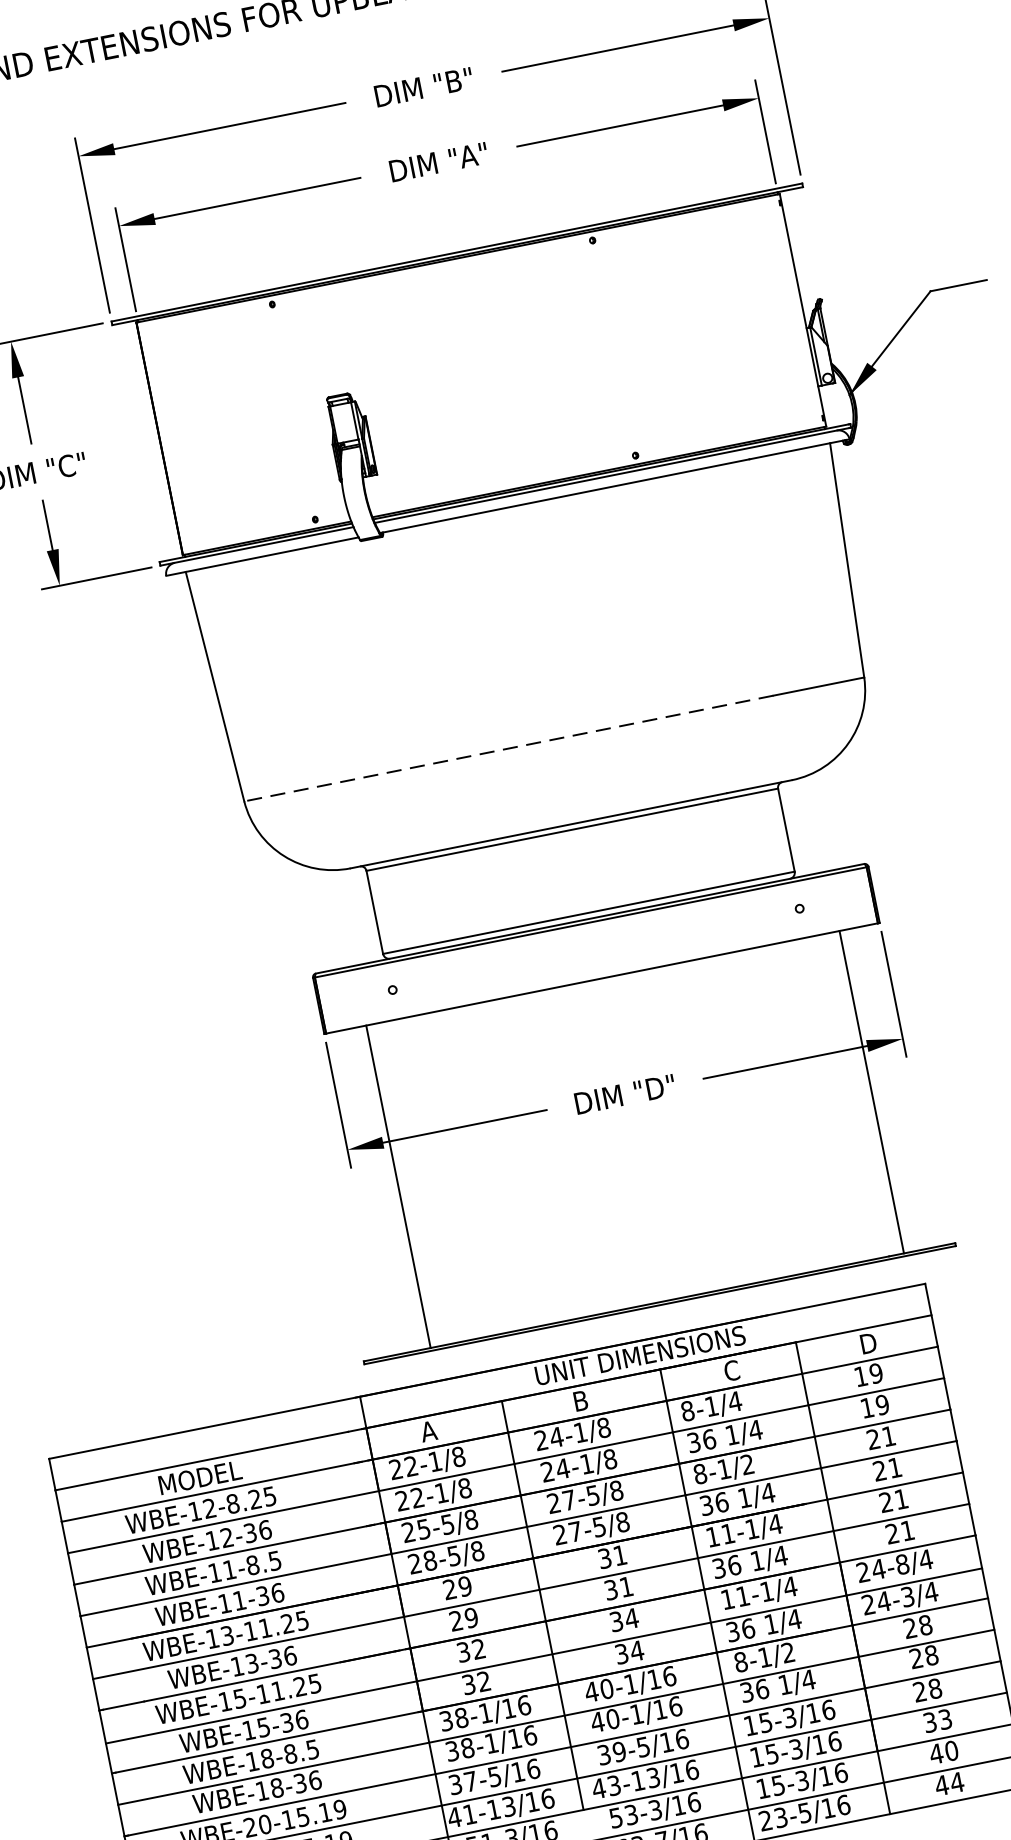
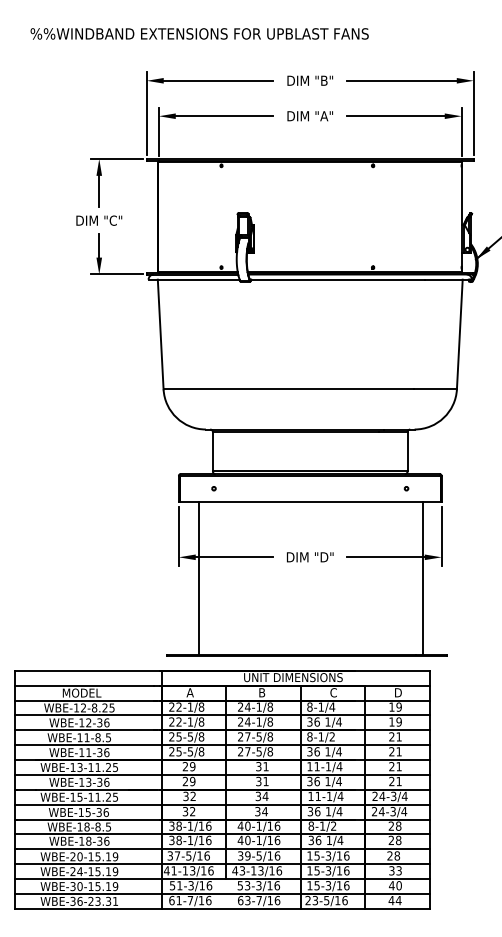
line: (508, 748) -> (288, 389), dashed -> solid
text: (428, 1560) -> (178, 751), 28-5/8 -> 25-5/8
text: (902, 1564) -> (393, 796), 24-8/4 -> 24-3/4

